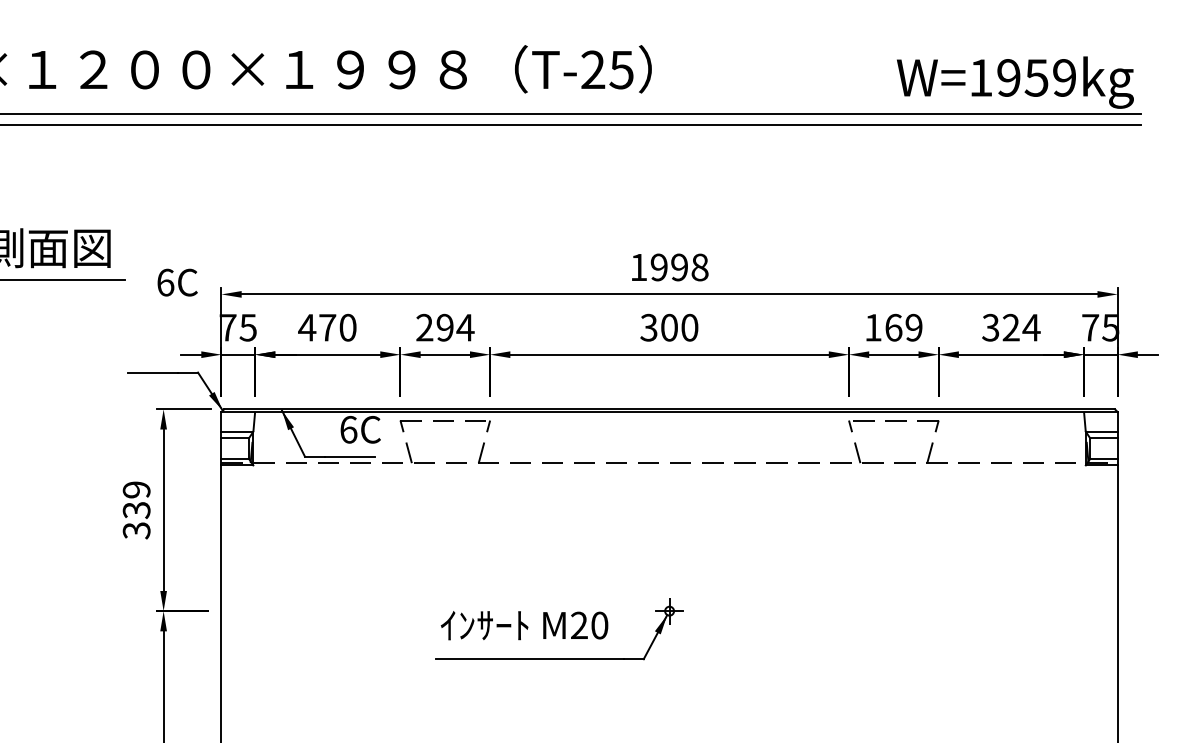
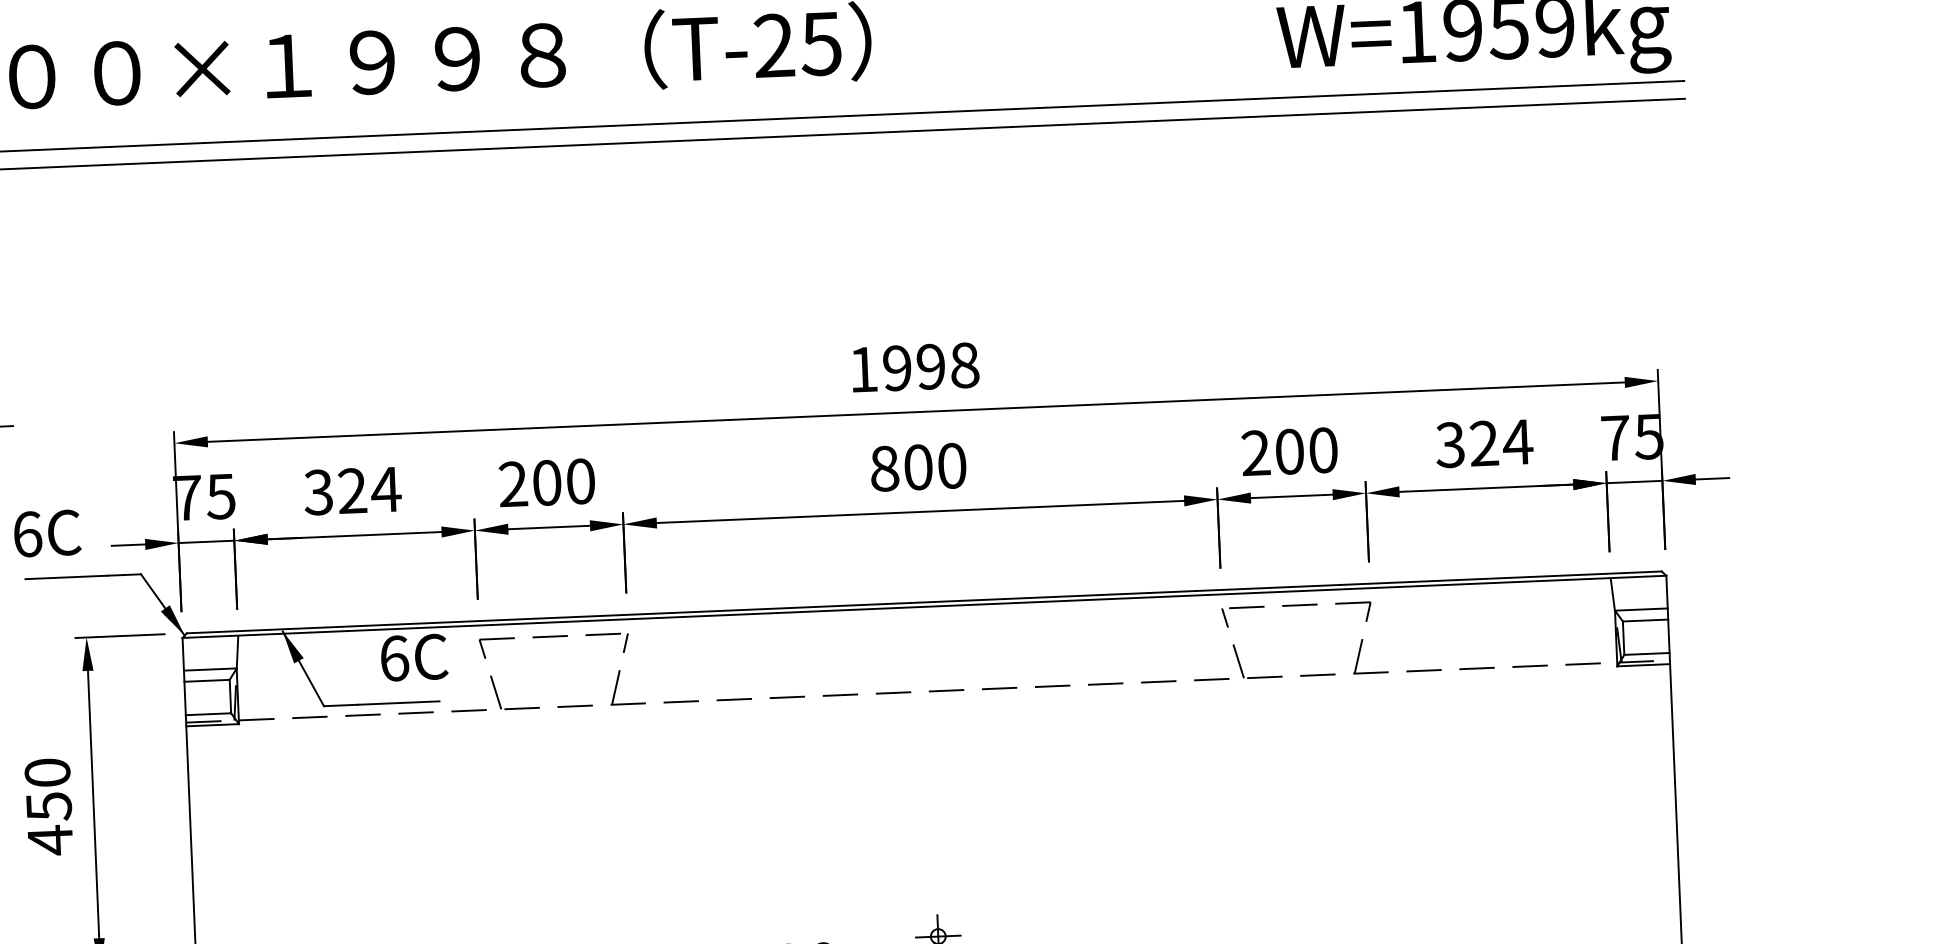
text: (177, 282) -> (47, 533), moved
text: (327, 327) -> (352, 490), 470 -> 324
text: (455, 327) -> (564, 481), 294 -> 200
text: (648, 327) -> (883, 468), 300 -> 800
text: (893, 327) -> (1289, 451), 169 -> 200
text: (136, 510) -> (48, 806), 339 -> 450

